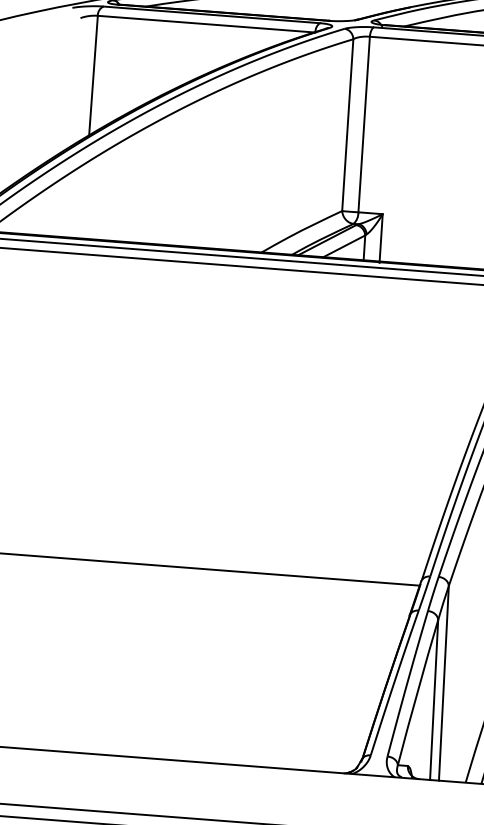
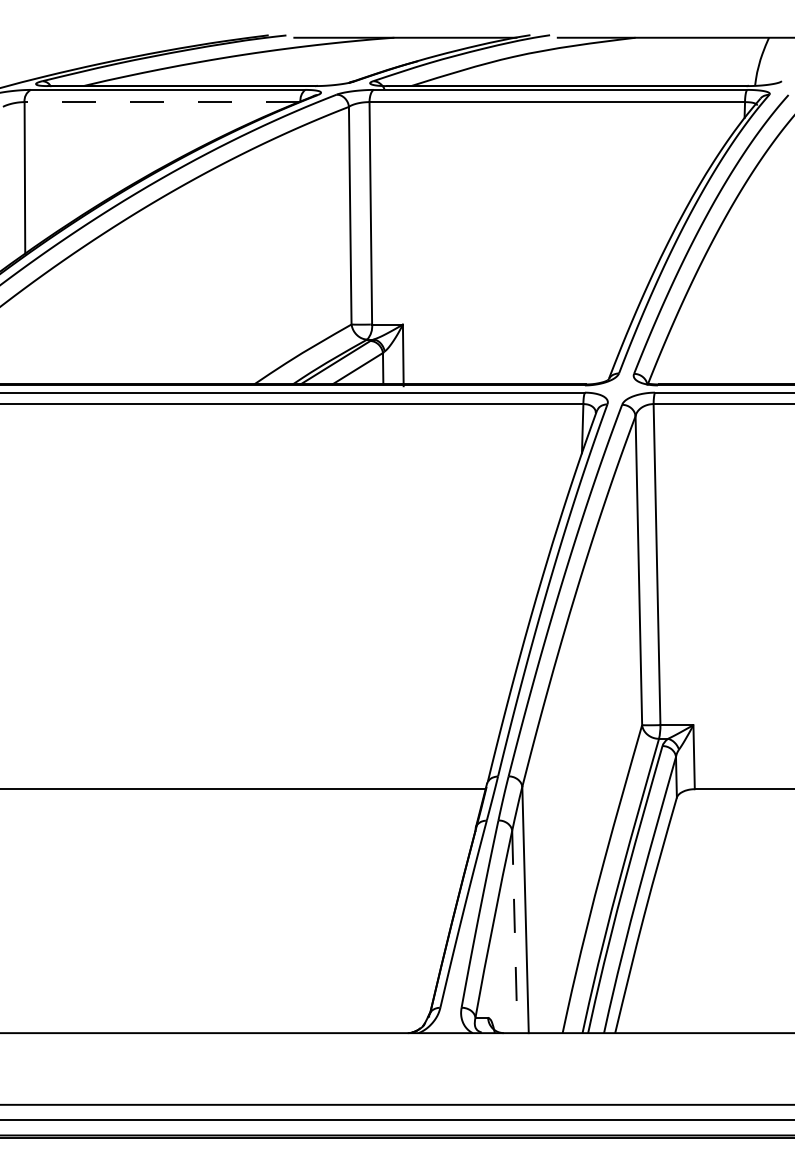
line: (206, 24) -> (162, 102), solid -> dashed
line: (433, 700) -> (514, 932), solid -> dashed

